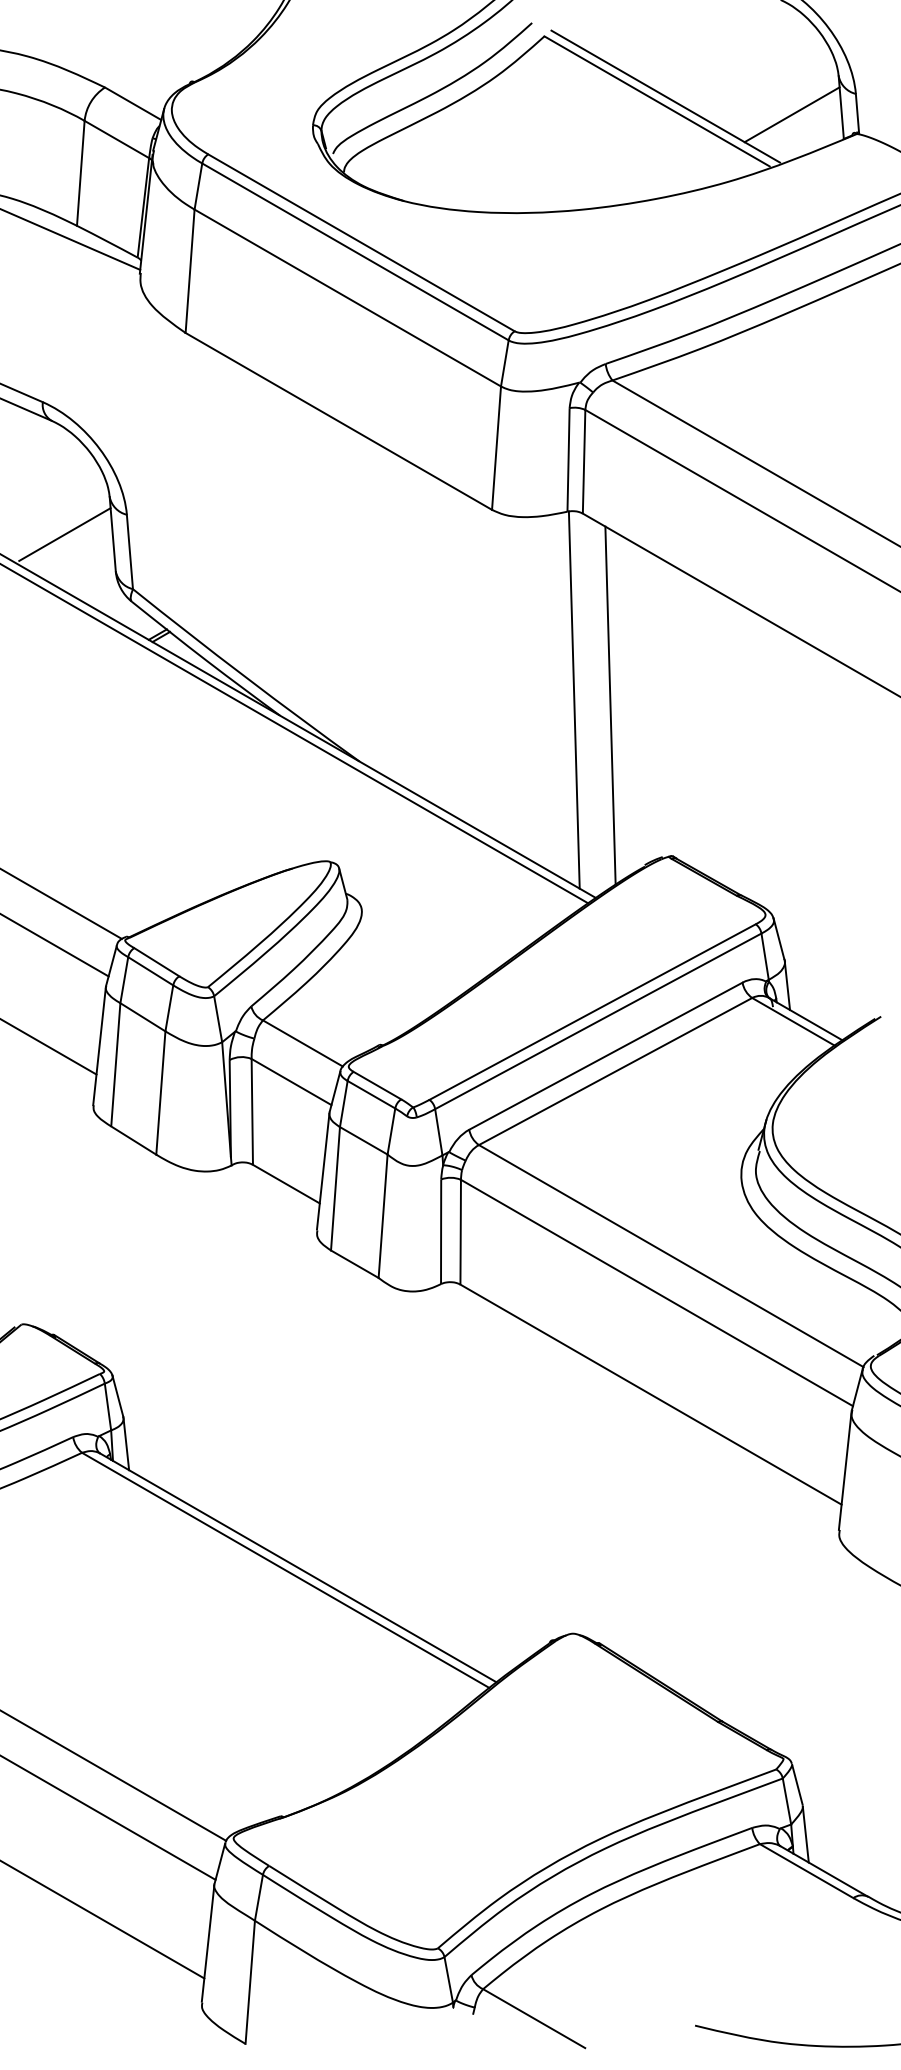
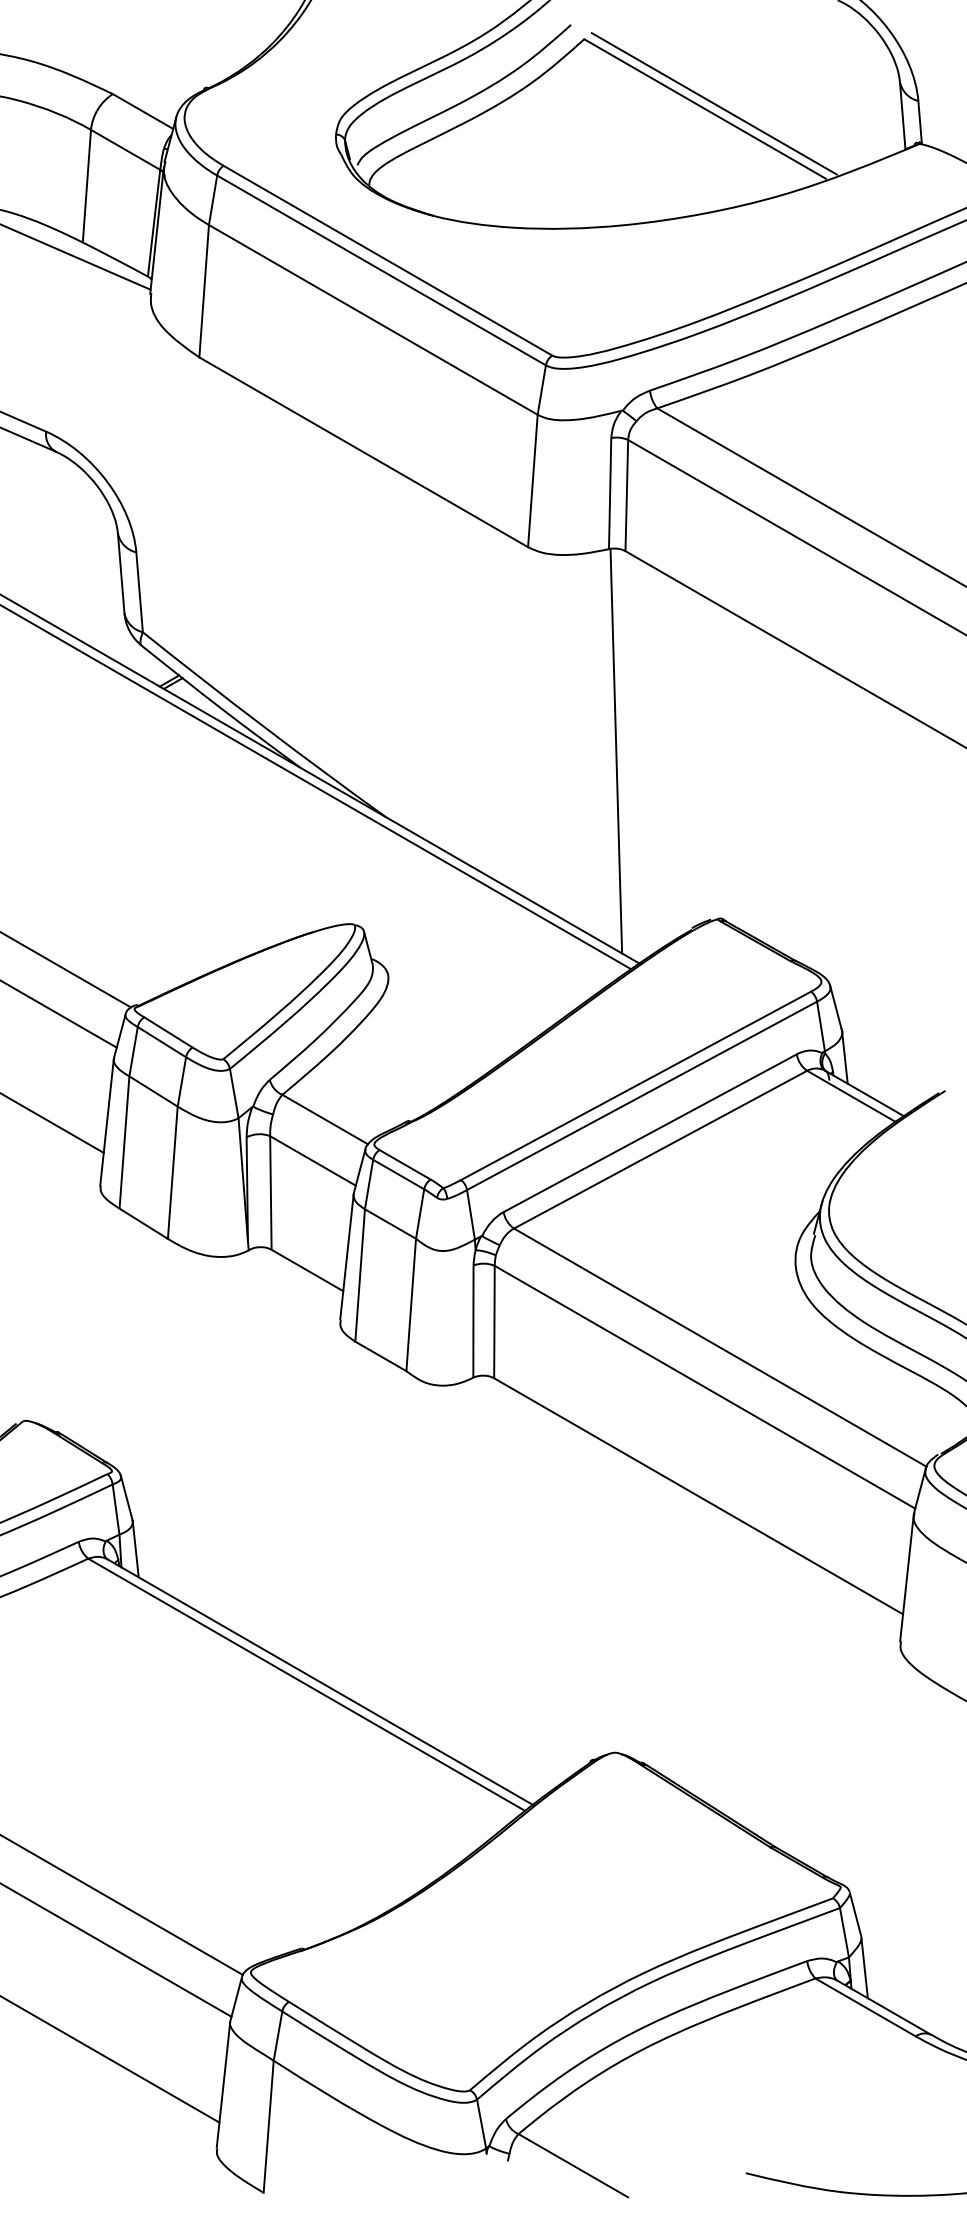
line: (791, 113) -> (849, 122), removed
line: (64, 534) -> (69, 573), removed
line: (609, 705) -> (654, 757), removed

